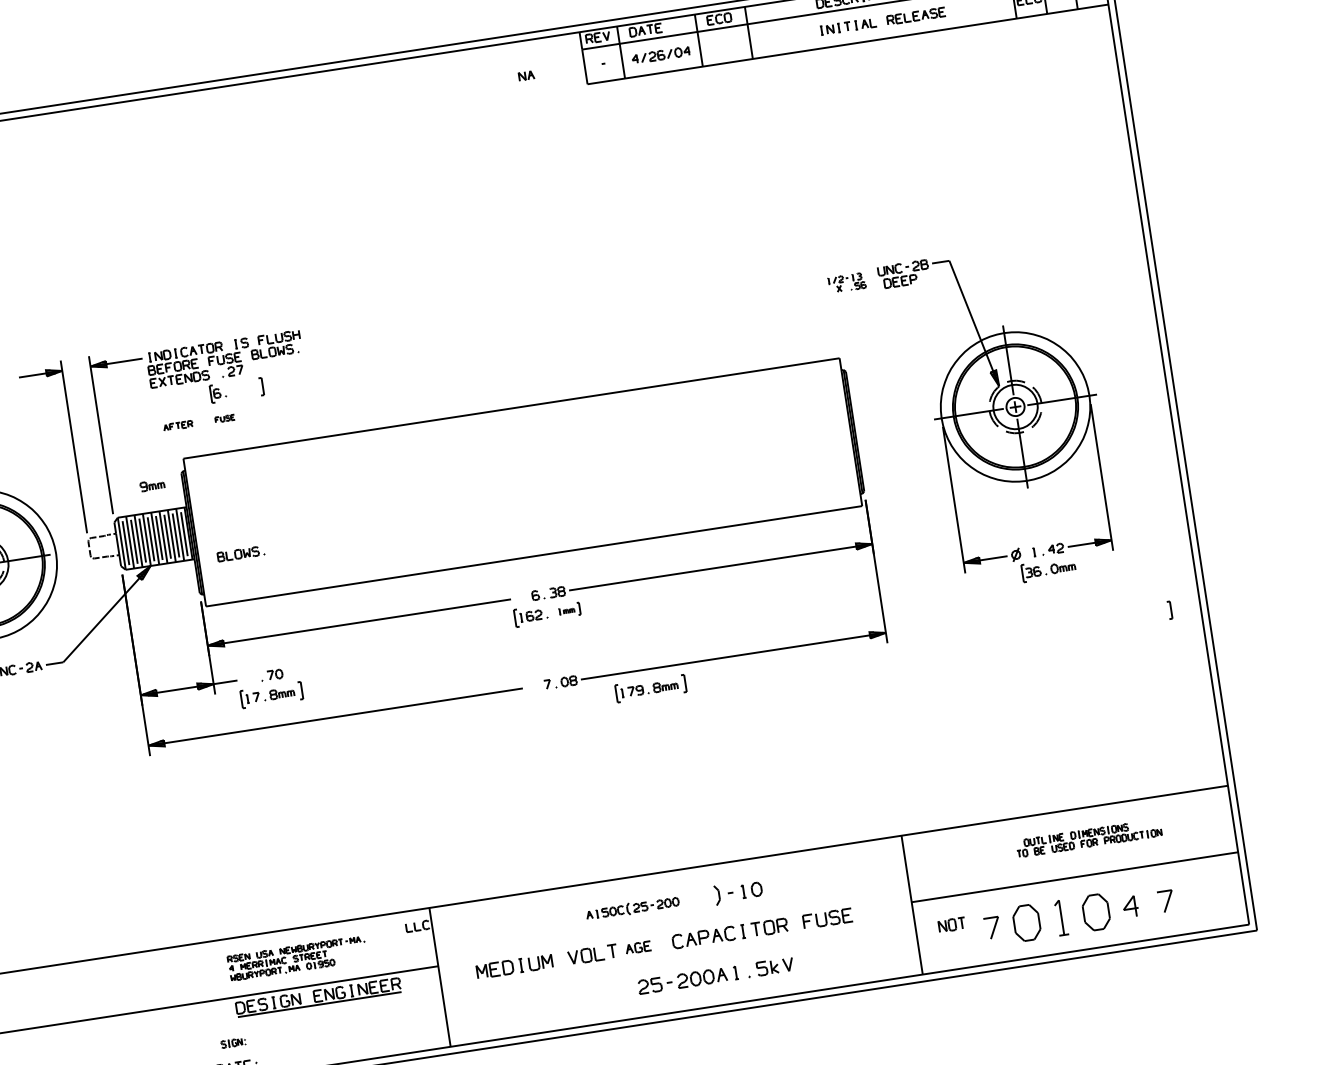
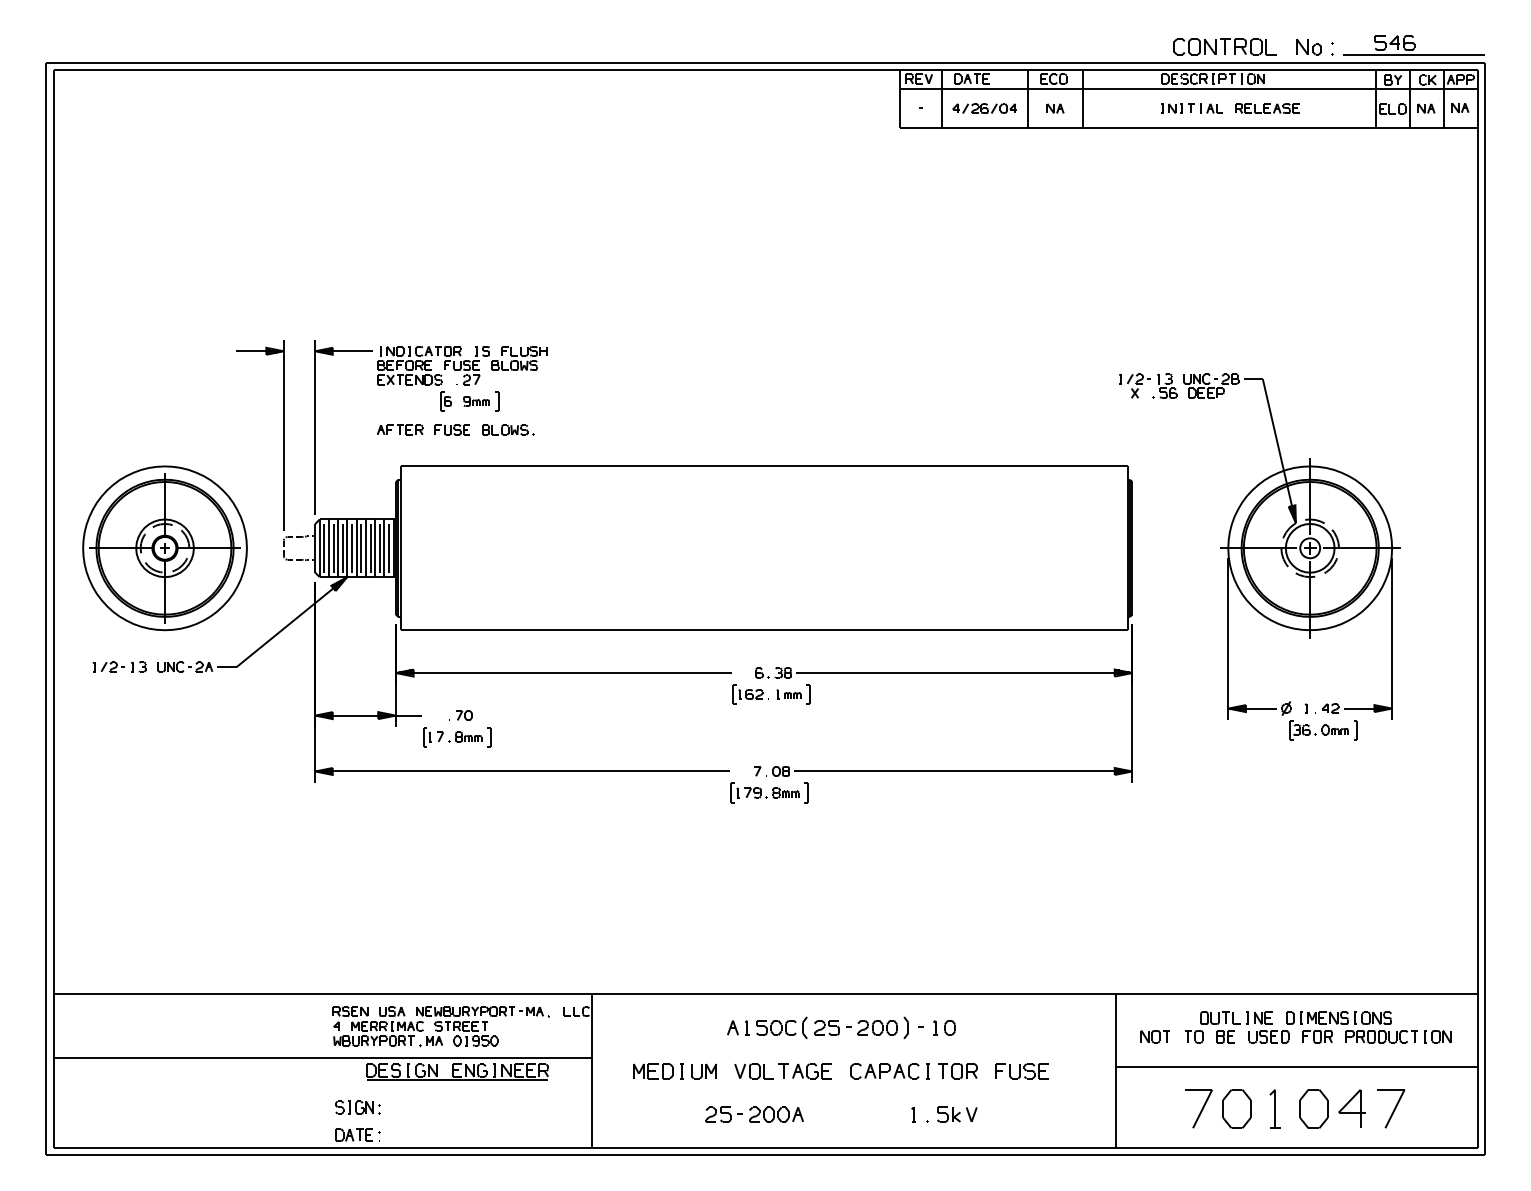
part: (526, 75) -> (1055, 108), moved
part: (847, 282) -> (1148, 385), size x1.43
part: (224, 418) -> (451, 429), size x1.67
part: (178, 425) -> (400, 429), size x1.43
part: (152, 485) -> (476, 401), moved
part: (241, 553) -> (508, 429), moved
part: (569, 610) -> (793, 694), size x1.43
part: (1169, 610) -> (1355, 730), moved
part: (650, 688) -> (769, 792), moved
part: (1089, 838) -> (1318, 1027), size x1.67
part: (1166, 901) -> (1391, 1108), size x1.67
part: (1130, 906) -> (1351, 1108), size x1.67
part: (632, 908) -> (812, 1027), size x1.67
part: (951, 924) -> (1154, 1036), moved
part: (992, 927) -> (1198, 1108), size x1.67
part: (637, 947) -> (811, 1071), size x1.43
part: (296, 958) -> (440, 1026), size x1.43
part: (682, 980) -> (754, 1114), moved
part: (233, 1043) -> (357, 1107), size x1.67

